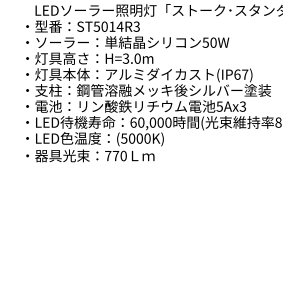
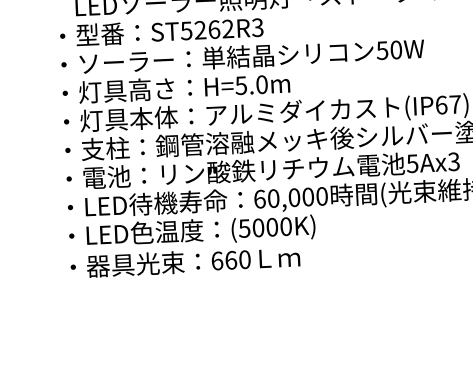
text: (112, 26) -> (214, 29), ST5014R3 -> ST5262R3
text: (126, 57) -> (241, 83), H=3.0m -> H=5.0m
text: (112, 155) -> (224, 259), 770 -> 660

